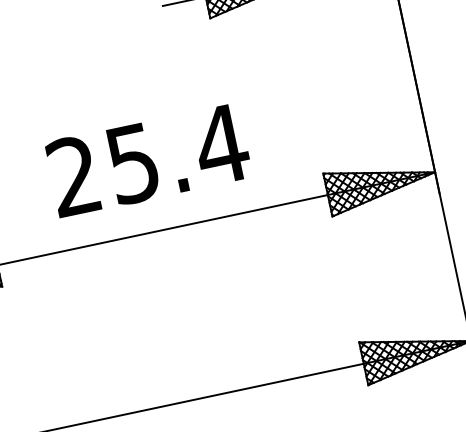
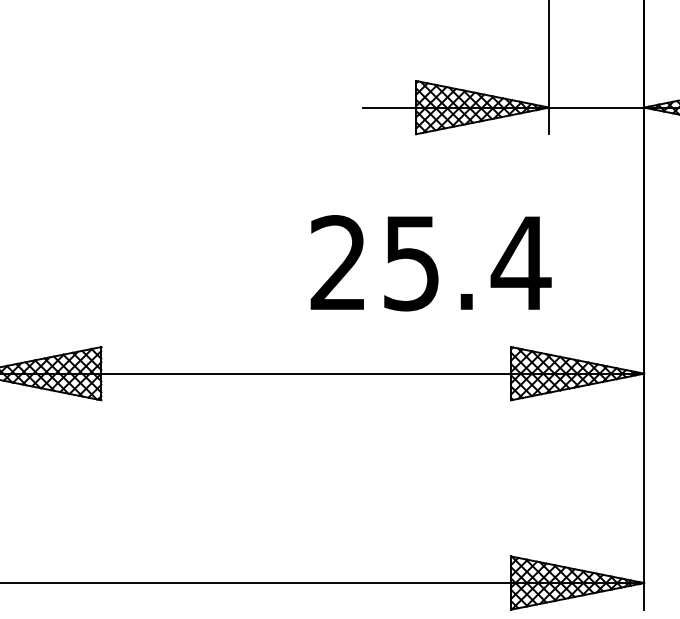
text: (148, 160) -> (430, 263), moved

